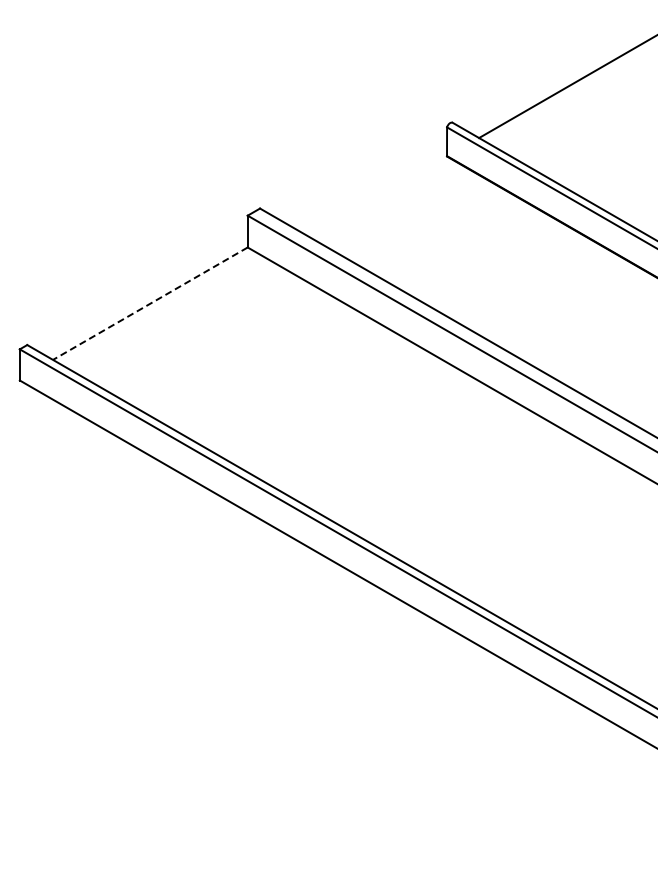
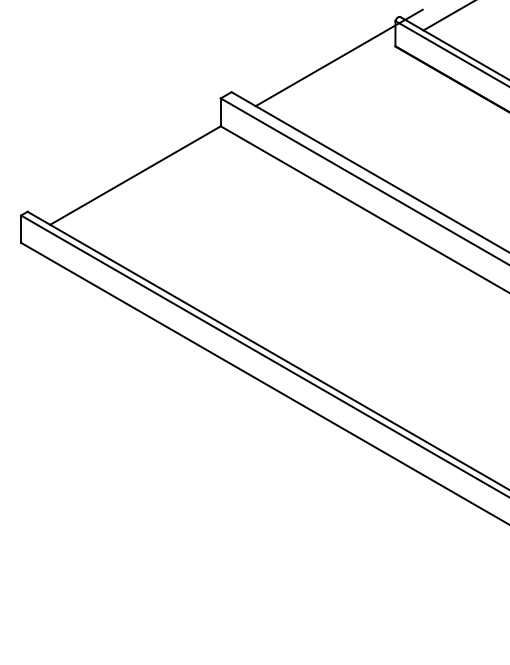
line: (382, 169) -> (338, 57), added
line: (149, 303) -> (134, 175), dashed -> solid

